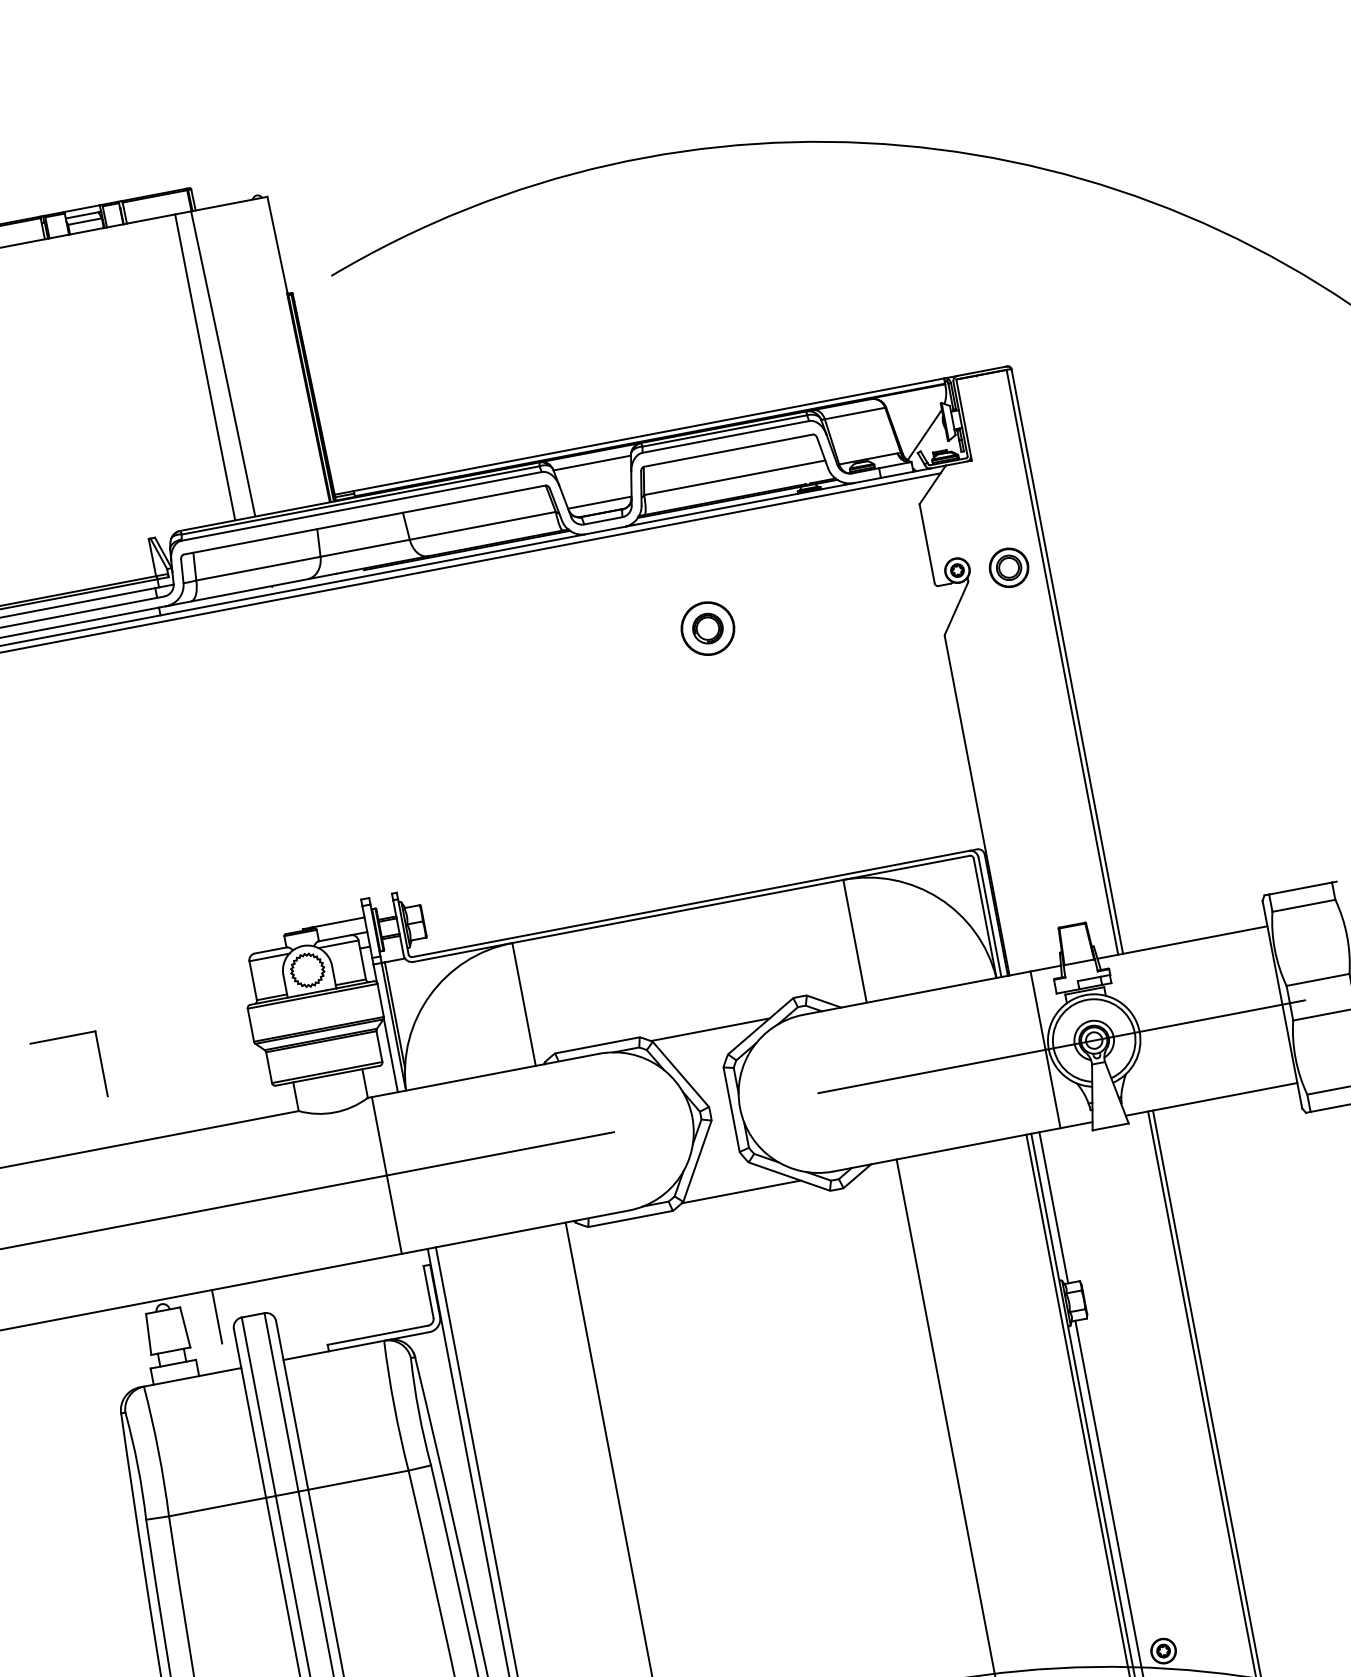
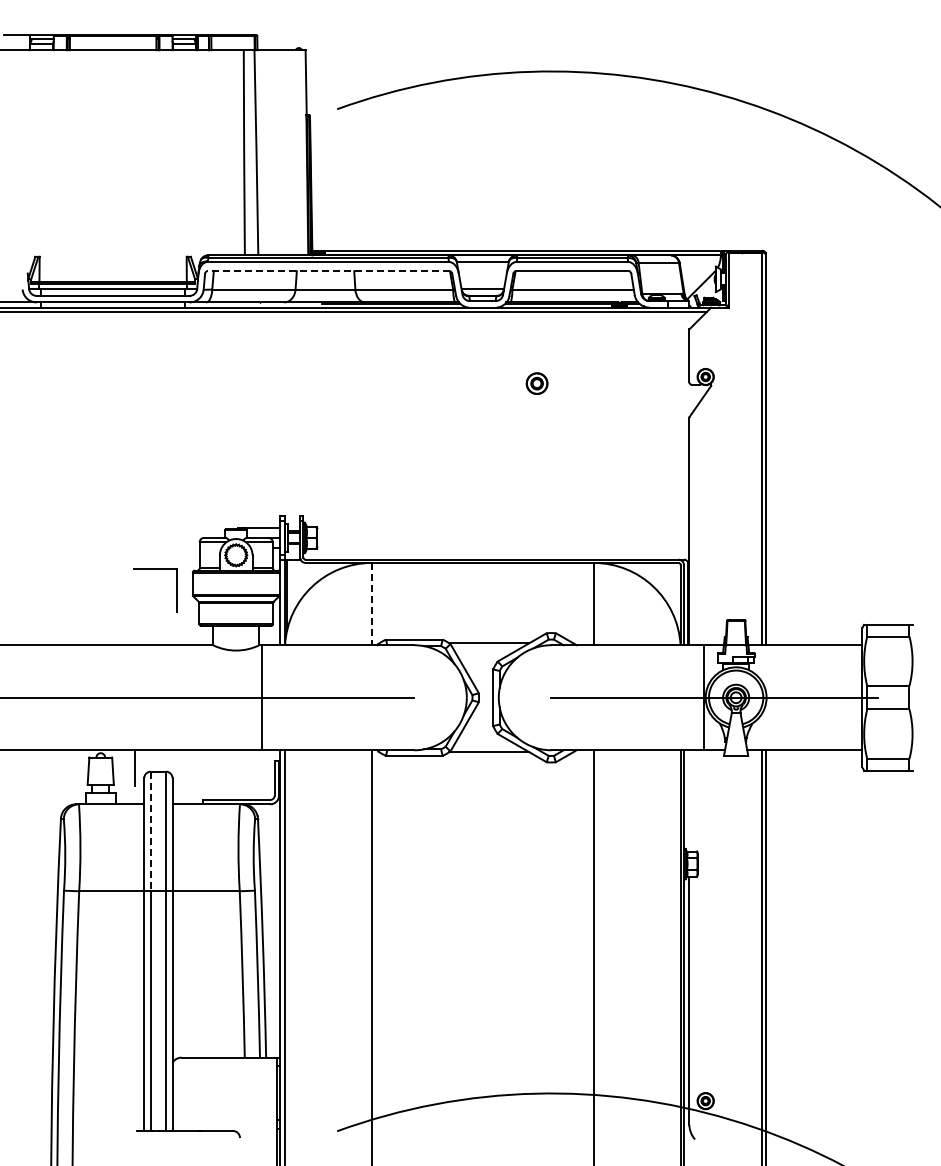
line: (364, 520) -> (328, 271), solid -> dashed
part: (1007, 567) -> (738, 381), removed
part: (706, 628) -> (536, 383), size x0.6
line: (523, 1005) -> (371, 604), solid -> dashed
part: (62, 1038) -> (155, 569), moved
line: (1053, 1207) -> (689, 800), removed
line: (258, 1406) -> (150, 831), solid -> dashed

